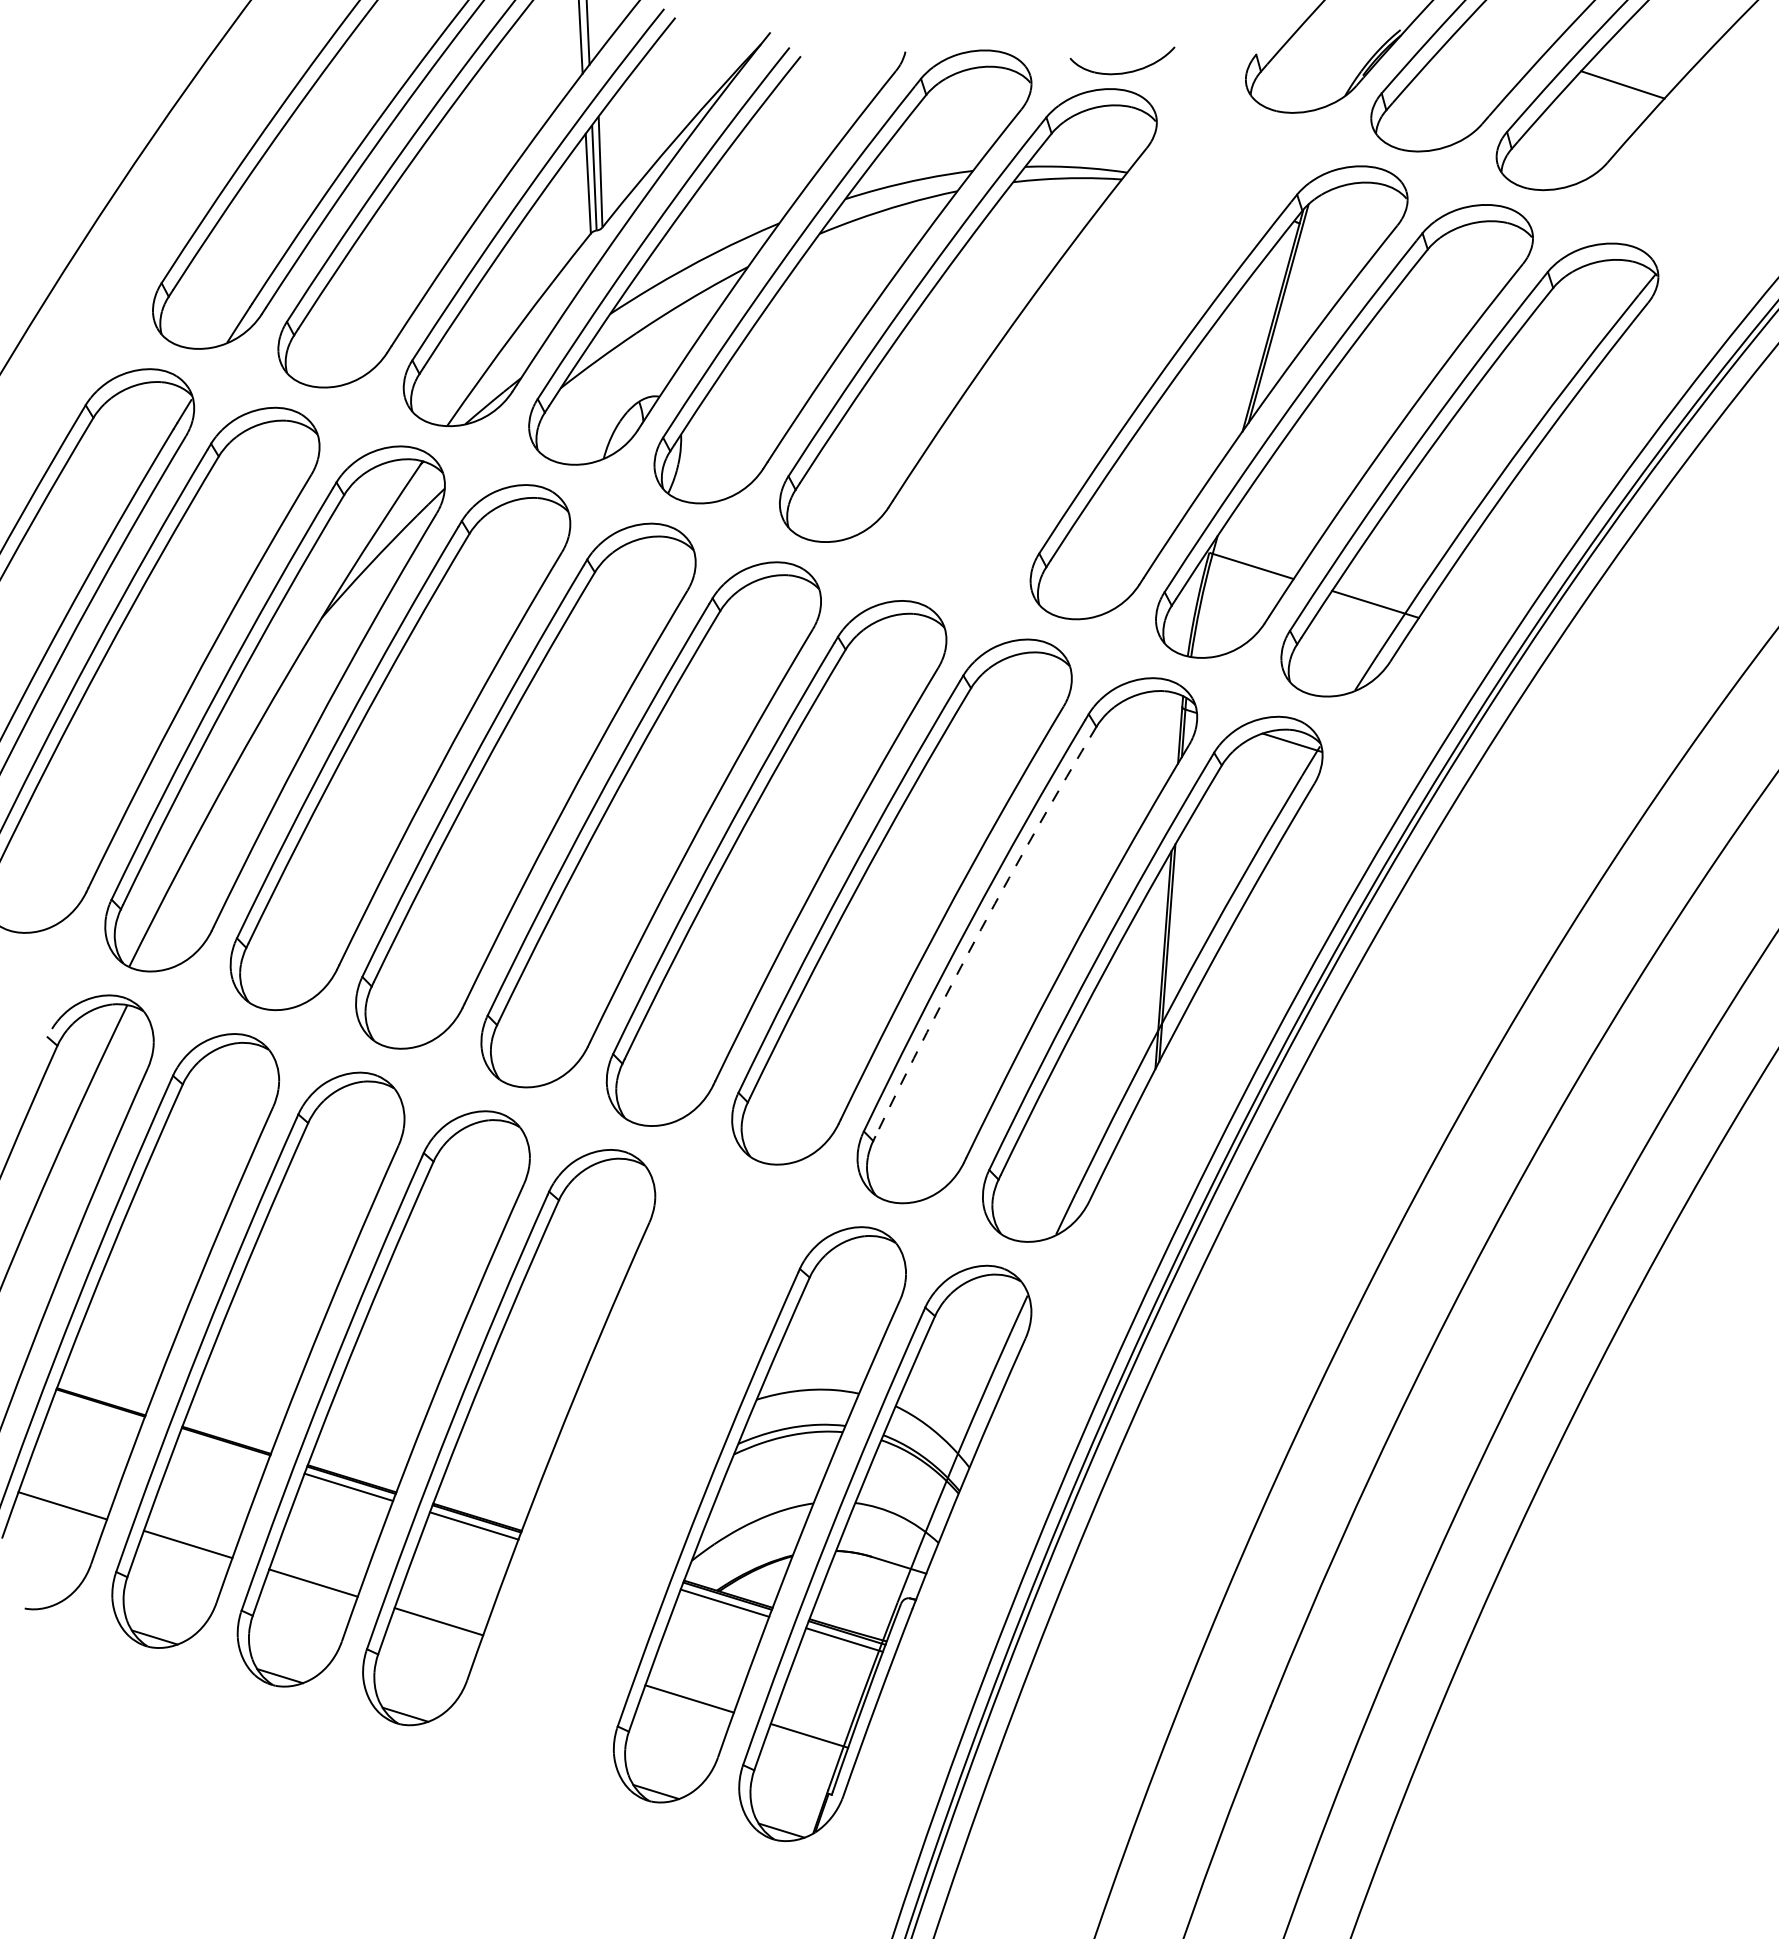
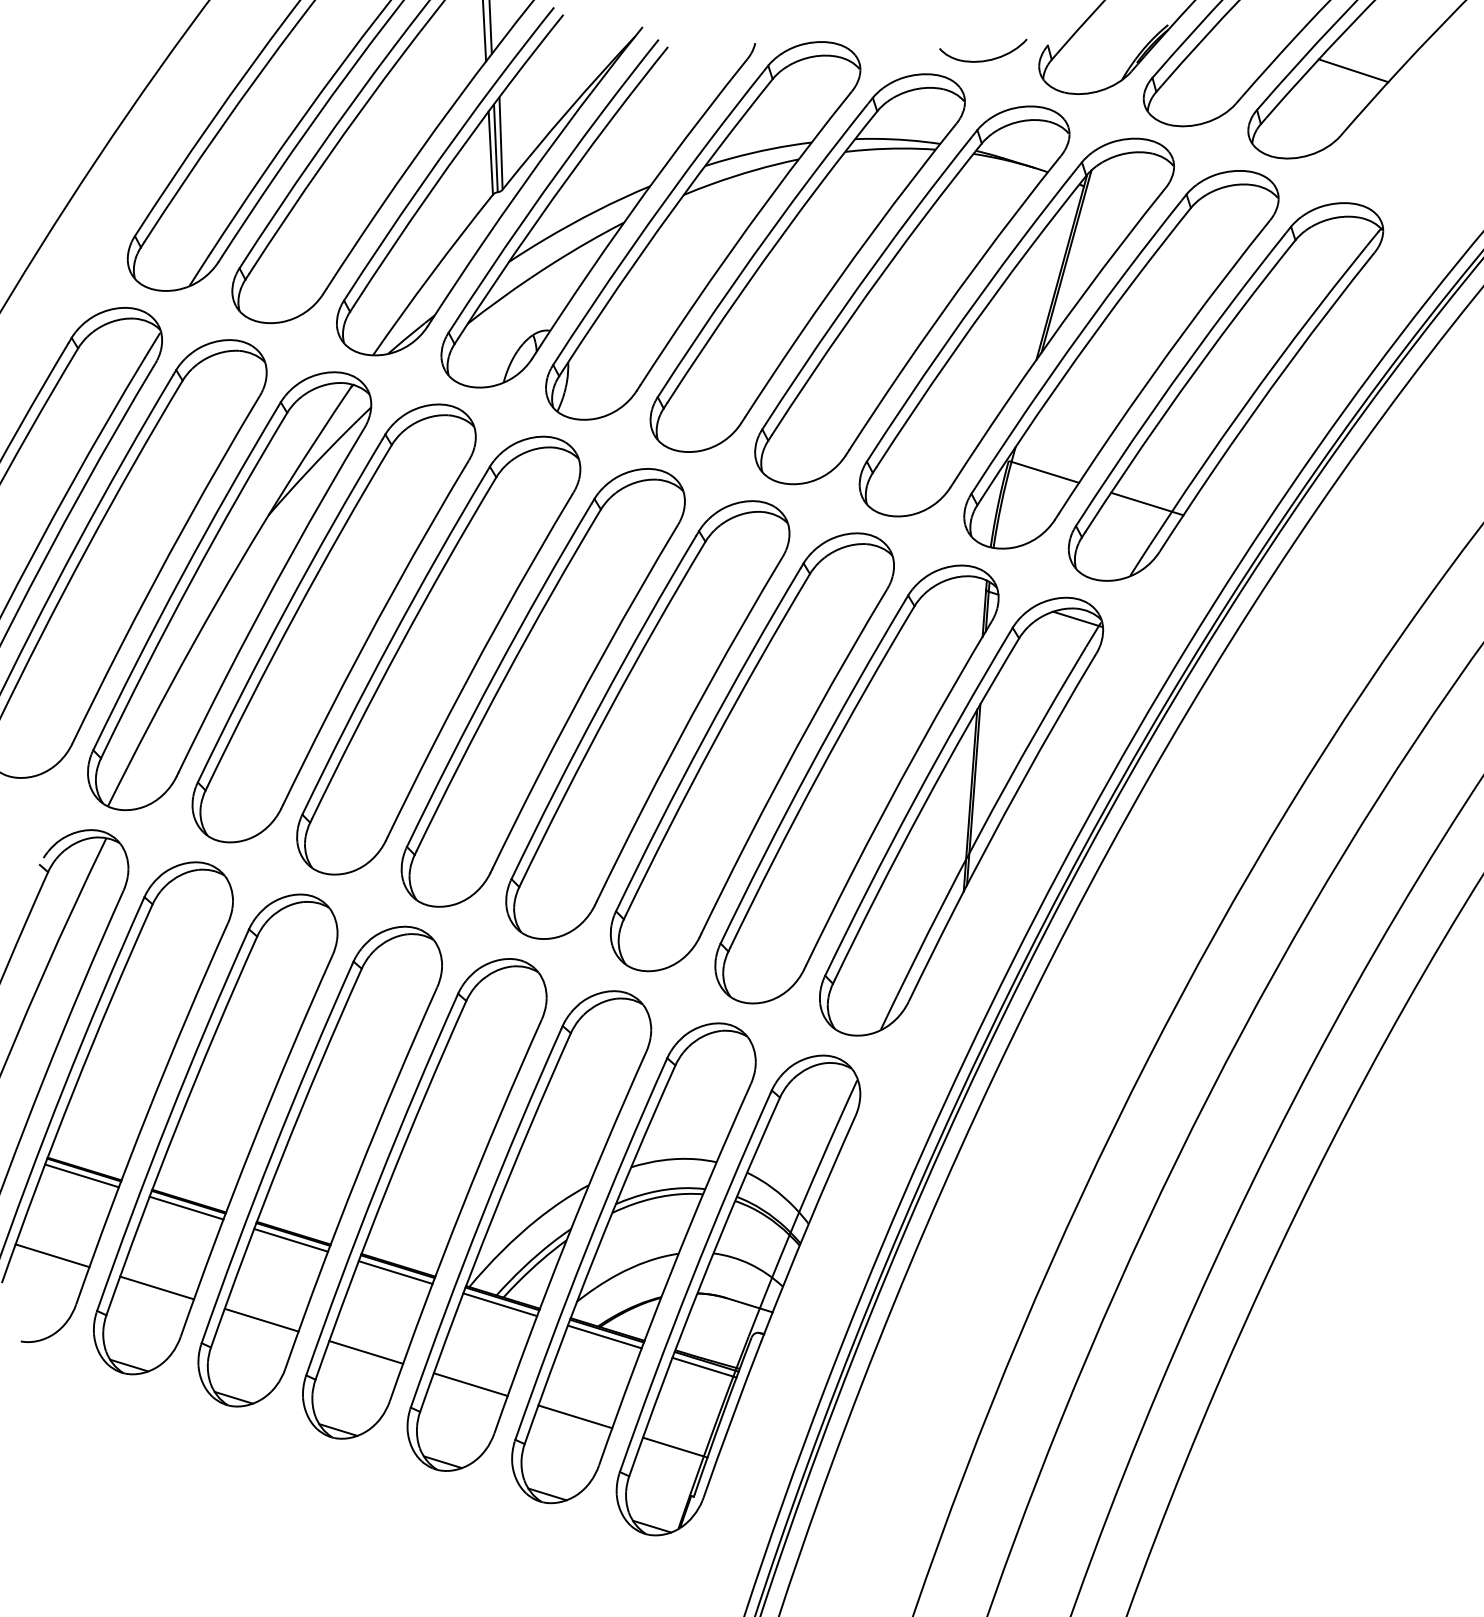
part: (1126, 71) -> (986, 59), moved
part: (1093, 354) -> (912, 295), added
arc: (981, 929) -> (818, 775), dashed -> solid
line: (97, 1409) -> (81, 1175), added
line: (223, 1447) -> (186, 1207), added
part: (634, 1475) -> (529, 1230), added

